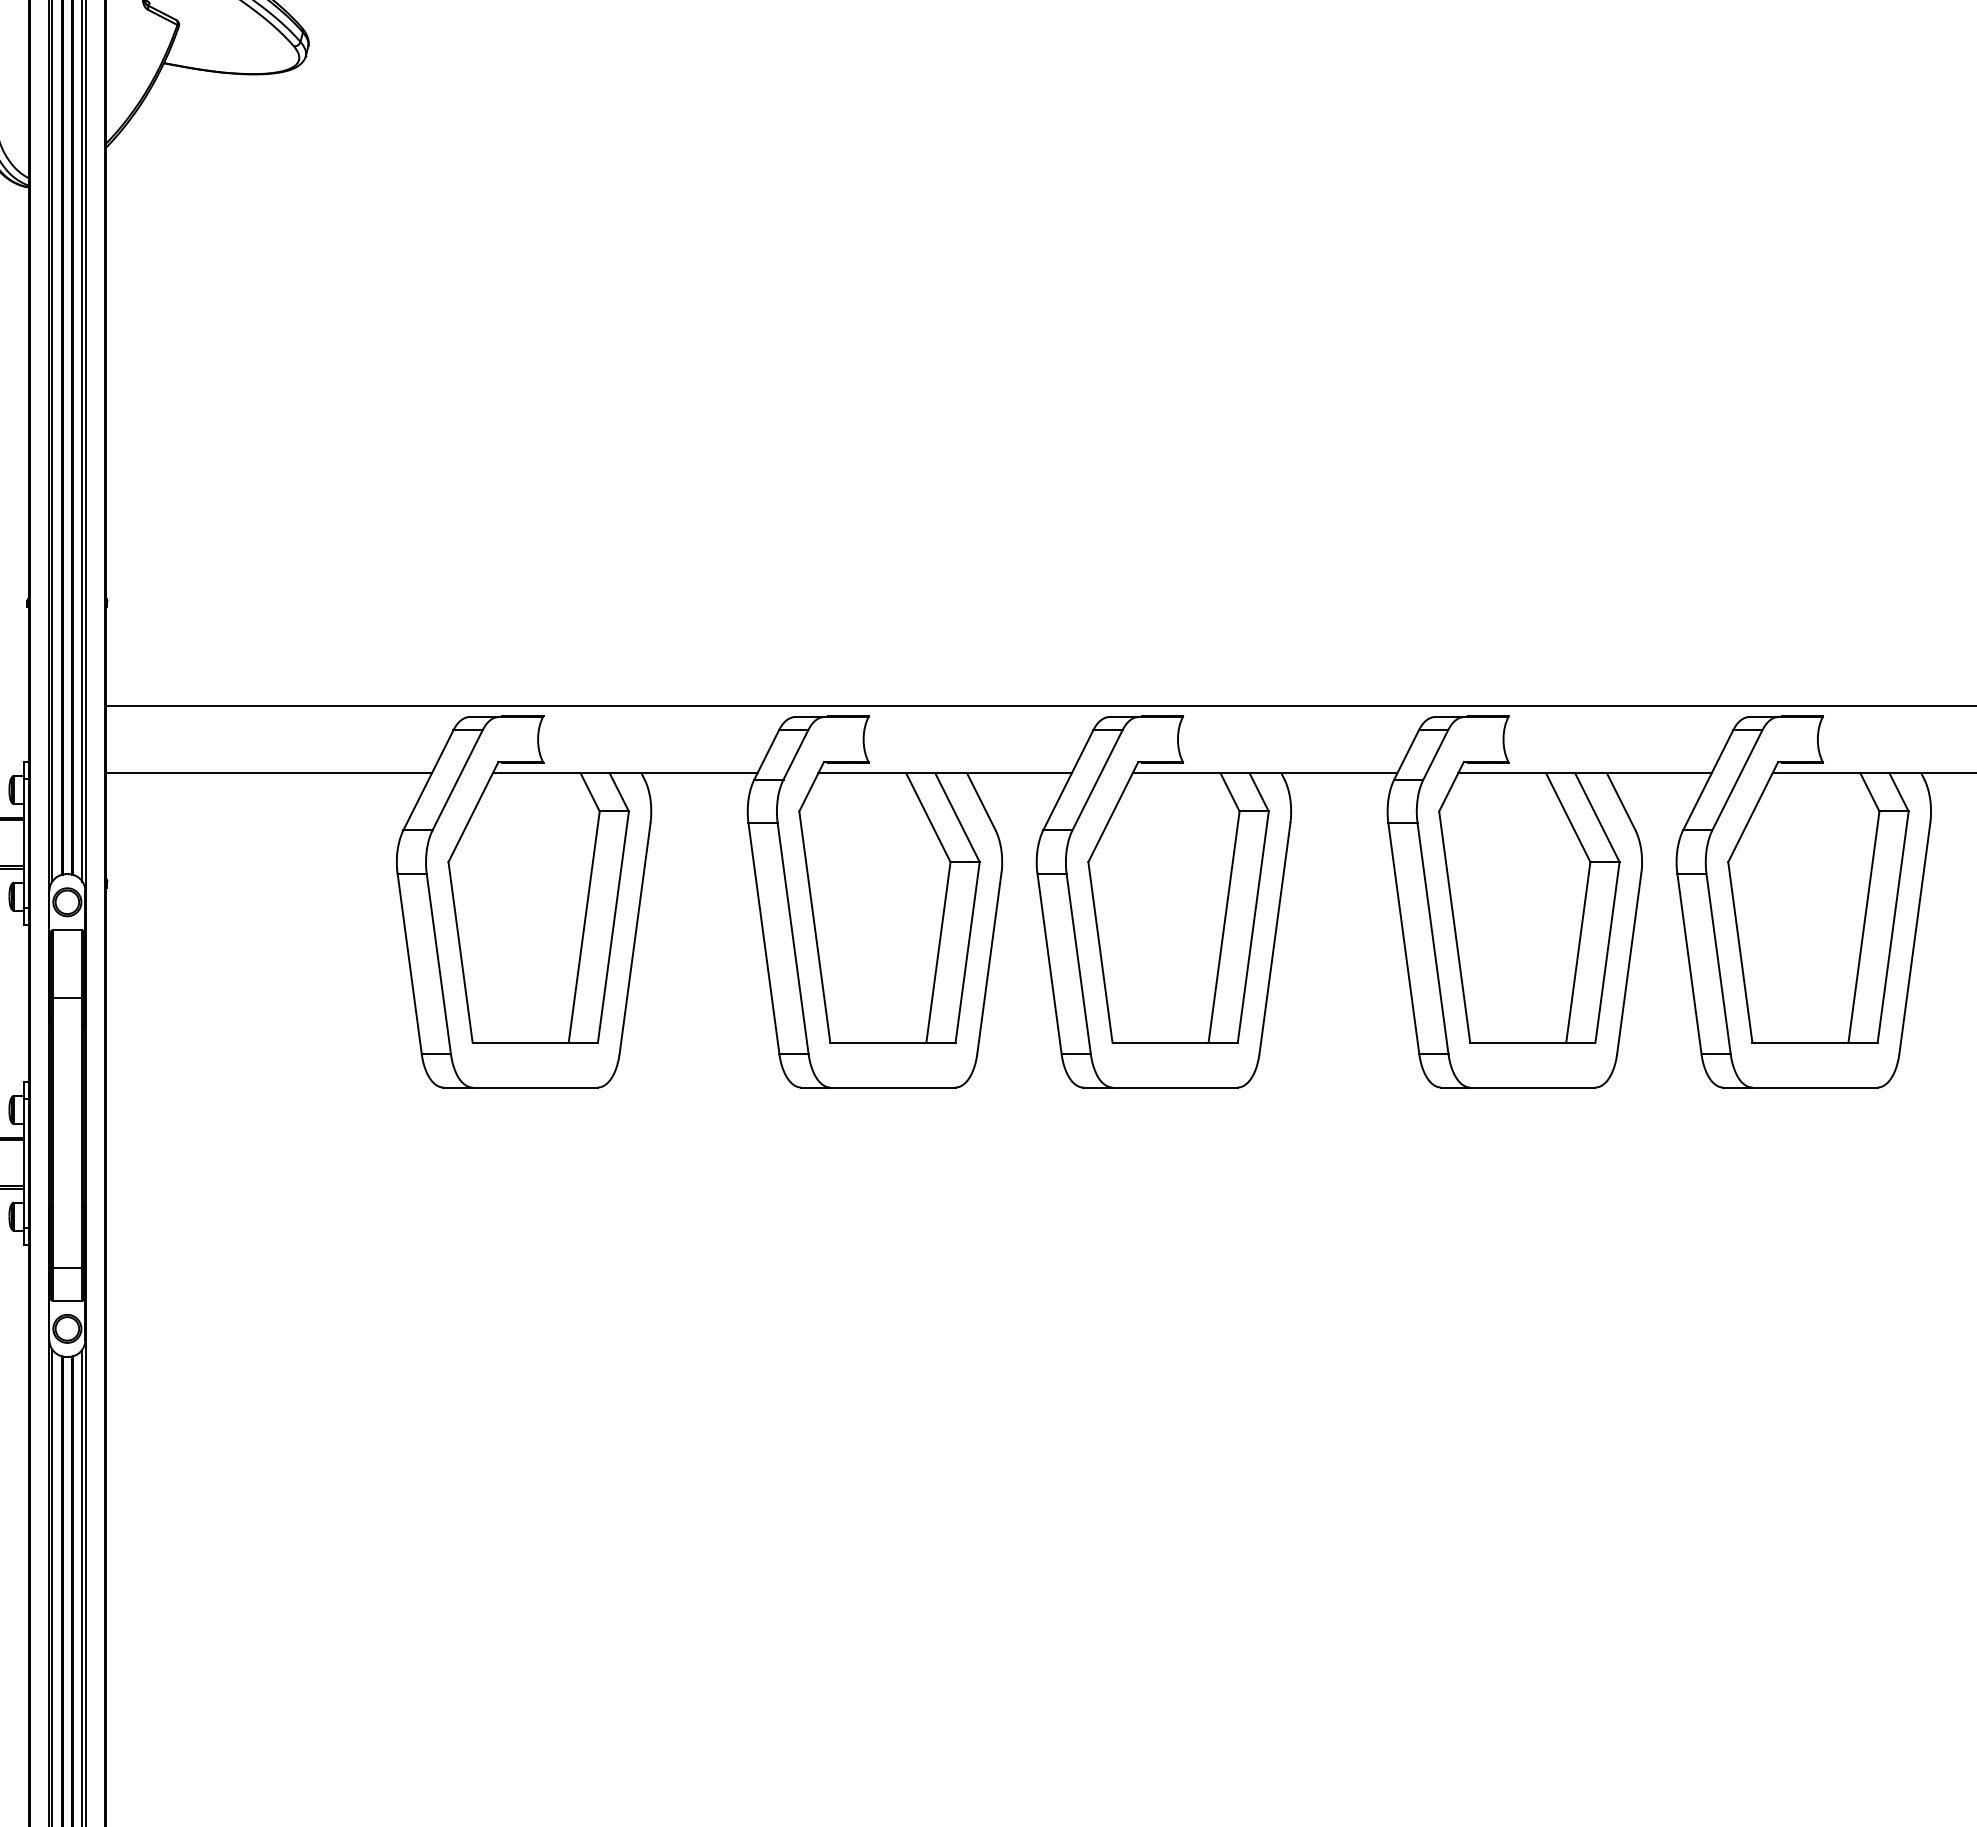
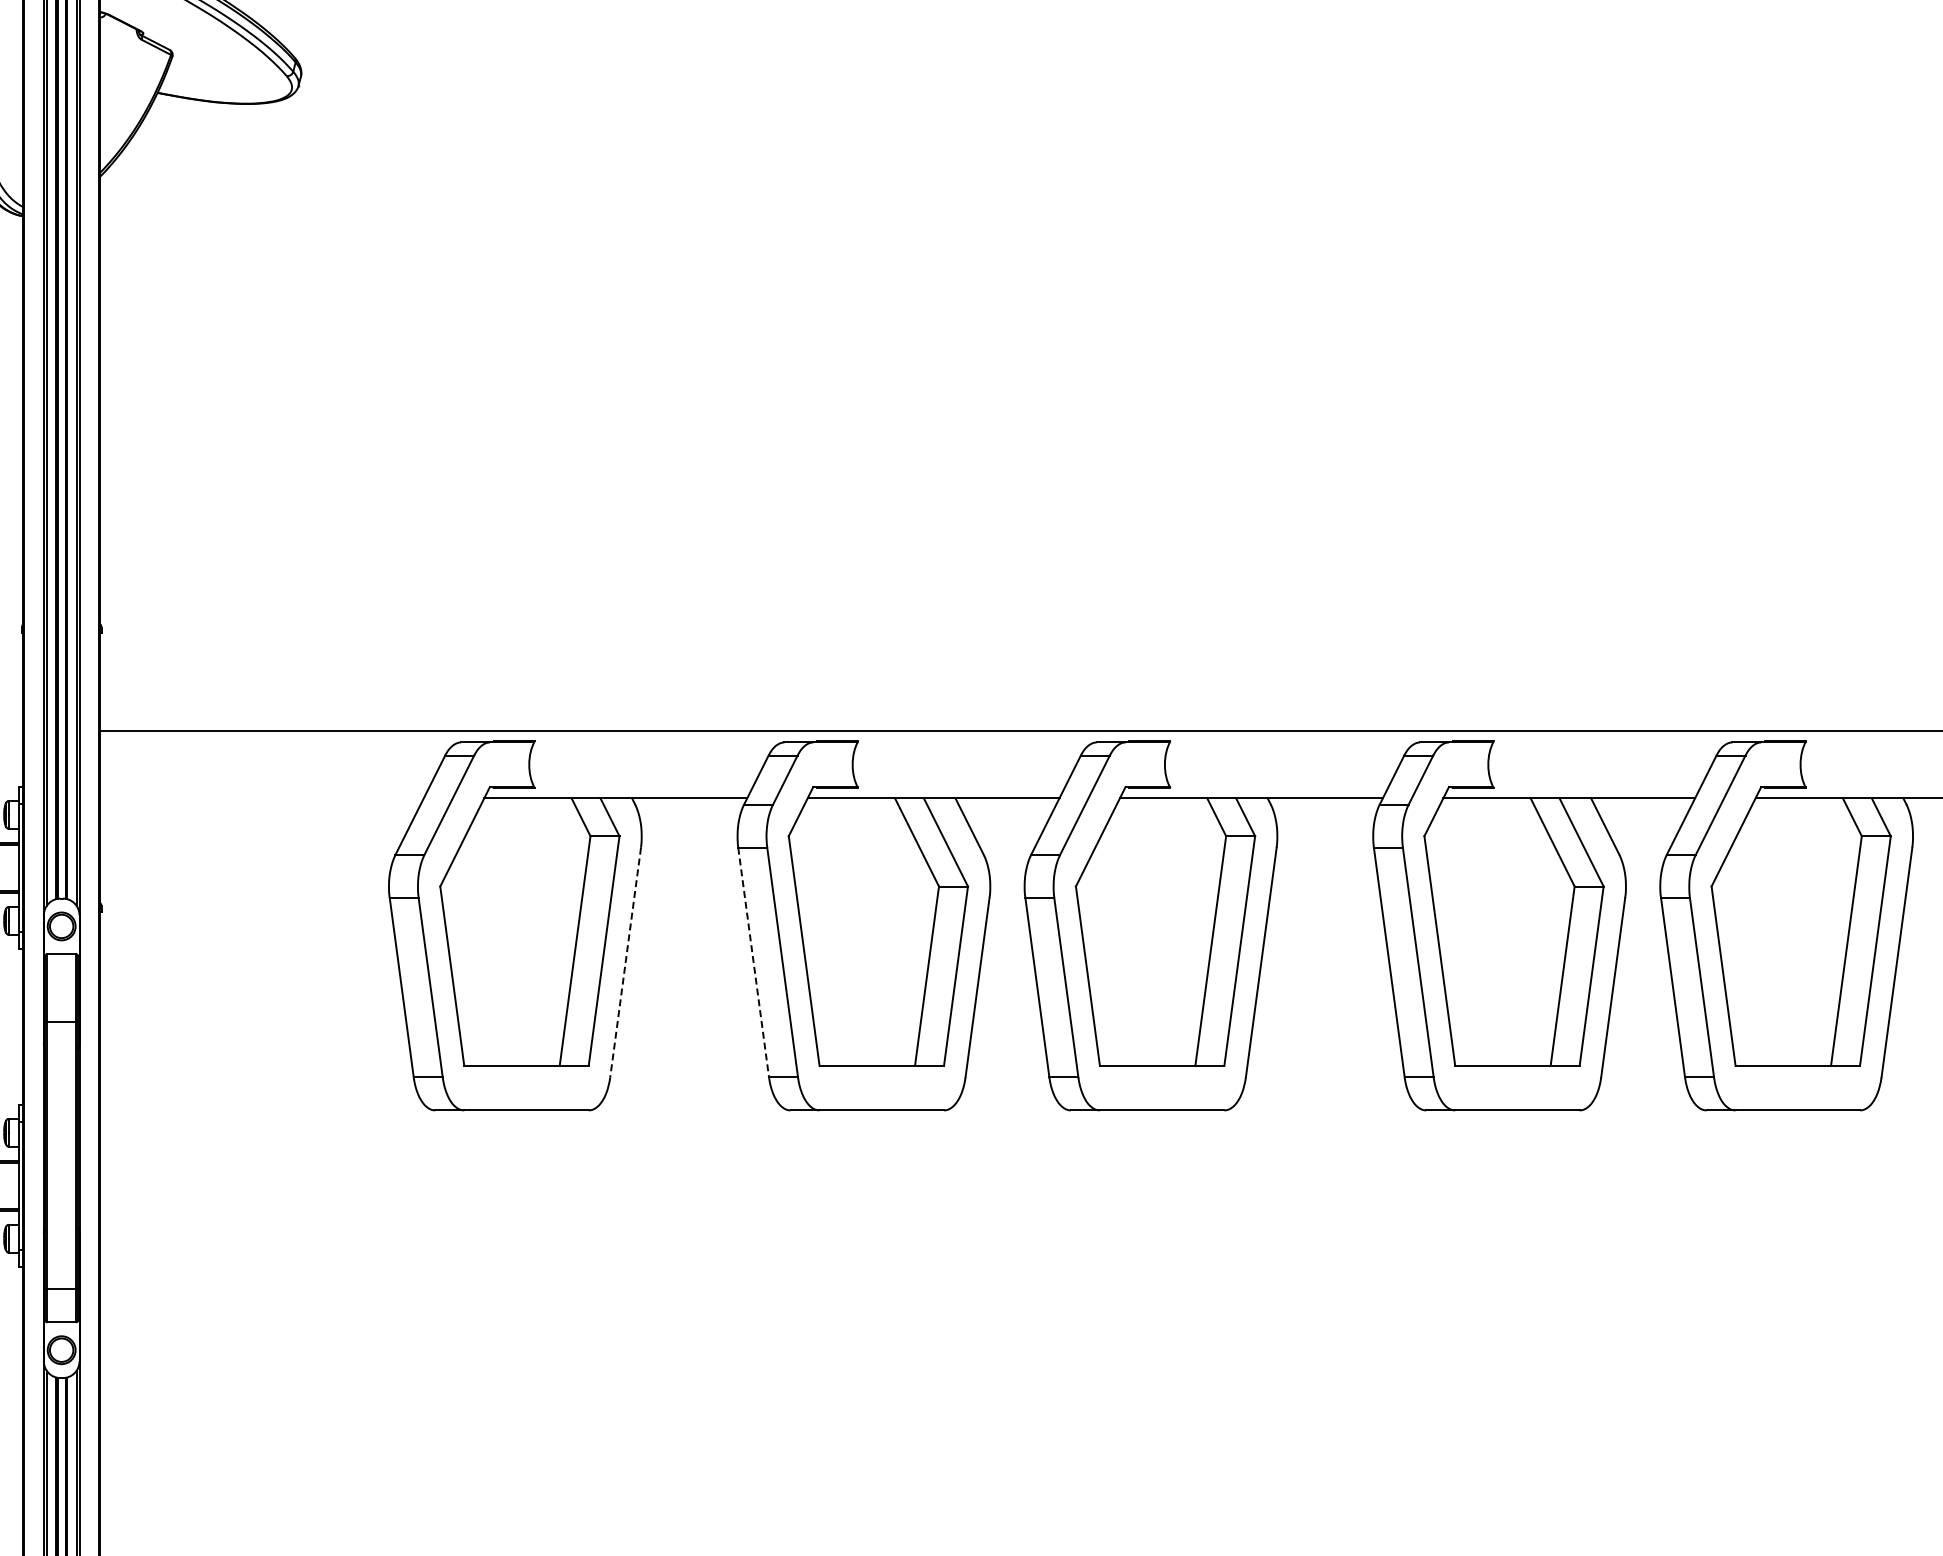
line: (269, 773) -> (262, 798), removed
line: (635, 938) -> (626, 962), solid -> dashed
line: (763, 938) -> (753, 962), solid -> dashed

